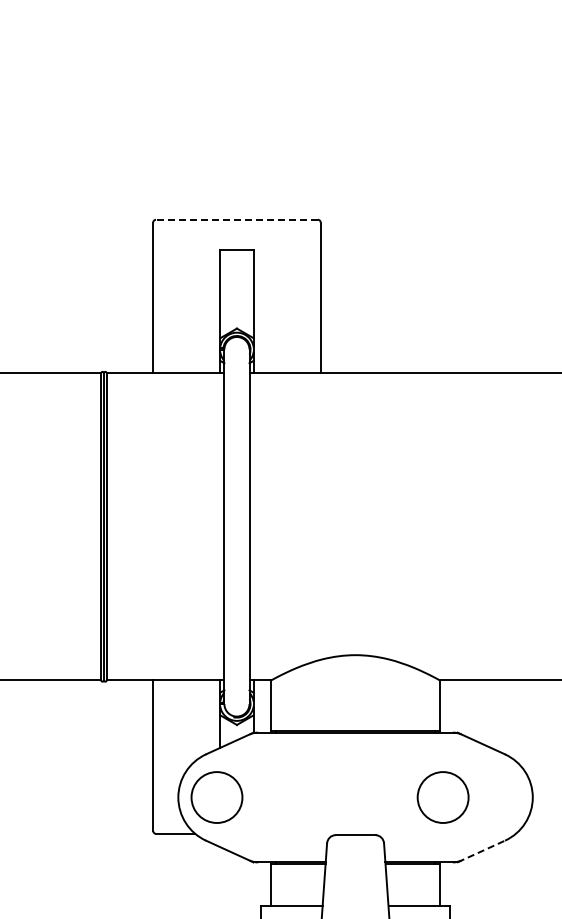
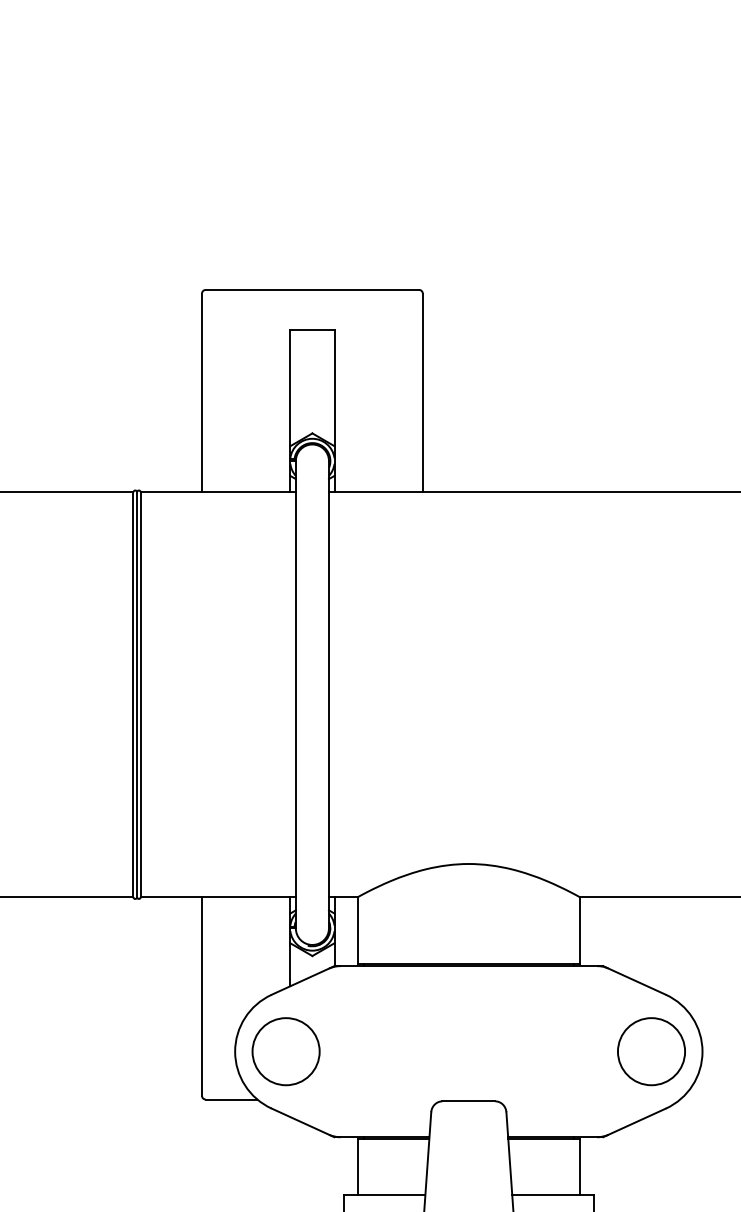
line: (236, 219) -> (311, 289), dashed -> solid
circle: (442, 797) -> (650, 1051), moved
line: (481, 851) -> (634, 1122), dashed -> solid

